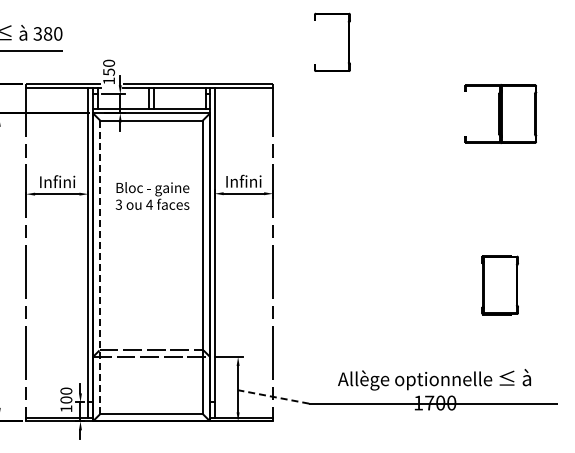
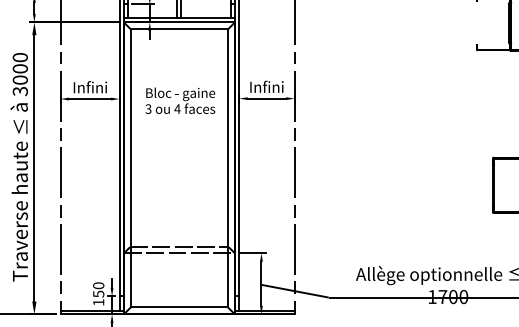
line: (100, 267) -> (131, 168), dashed -> solid
line: (273, 396) -> (294, 290), dashed -> solid
text: (66, 399) -> (98, 293), 100 -> 150

